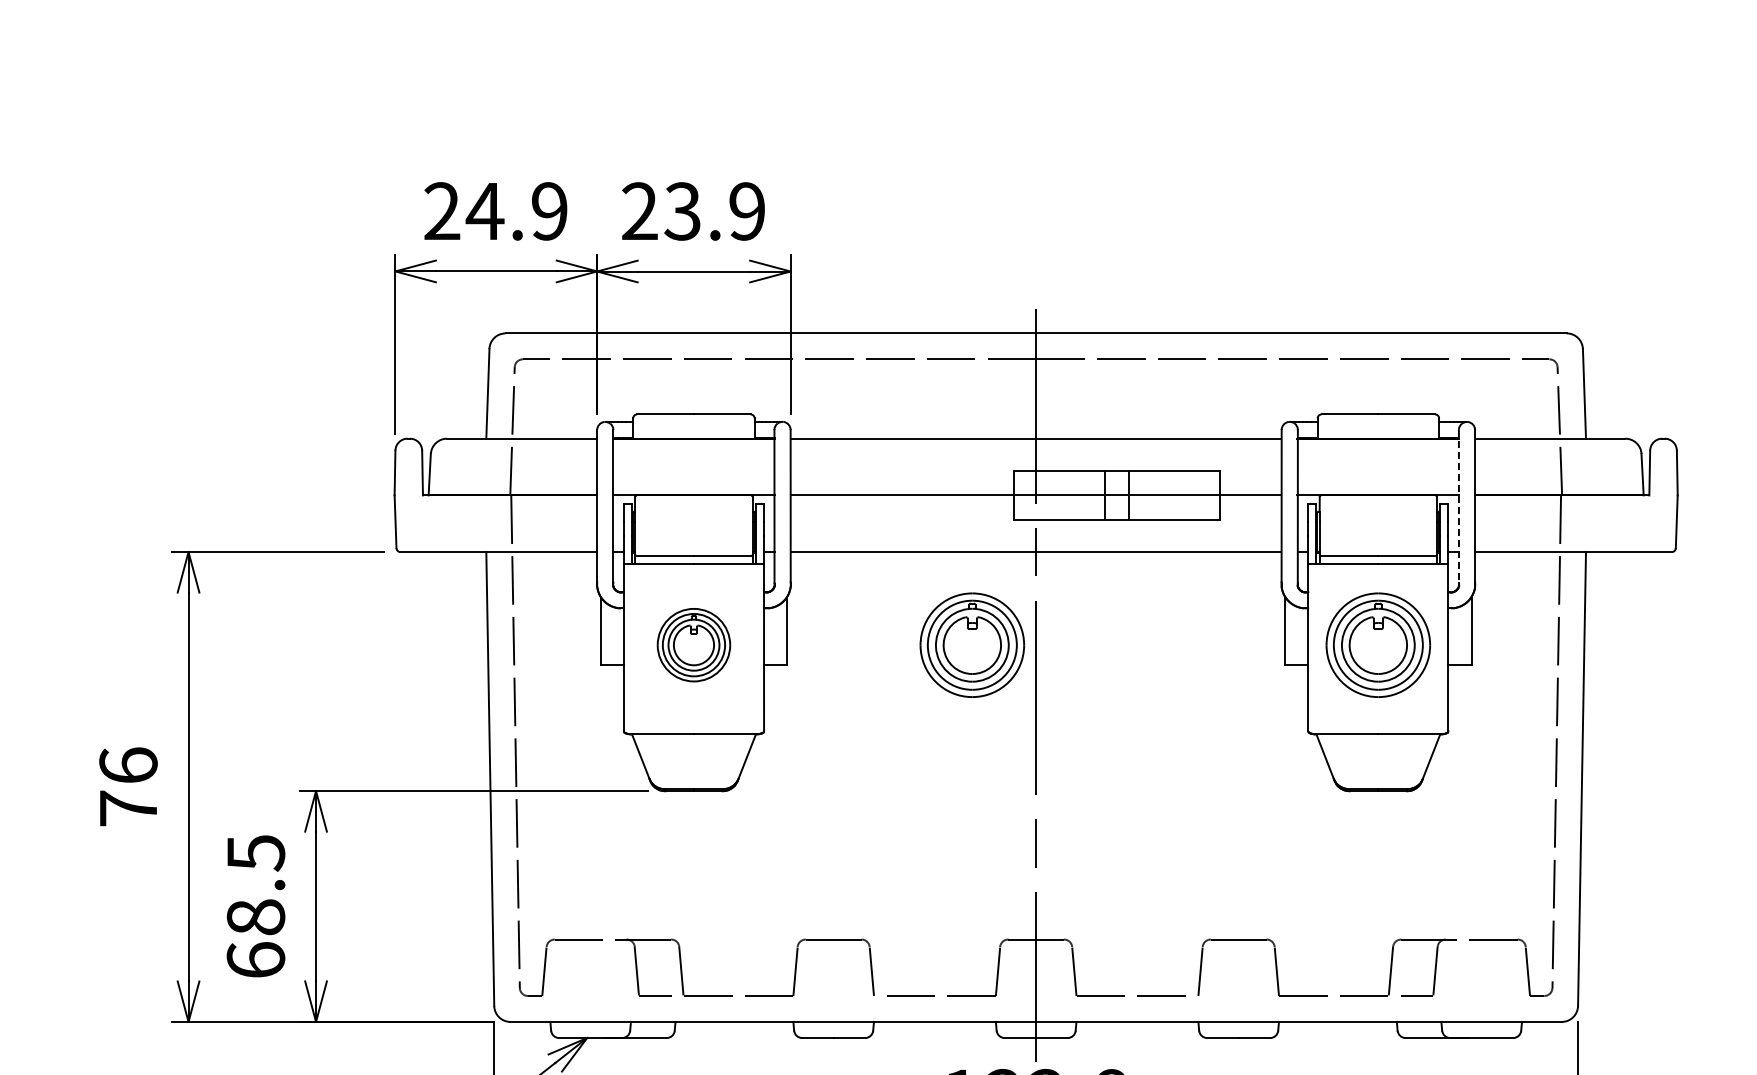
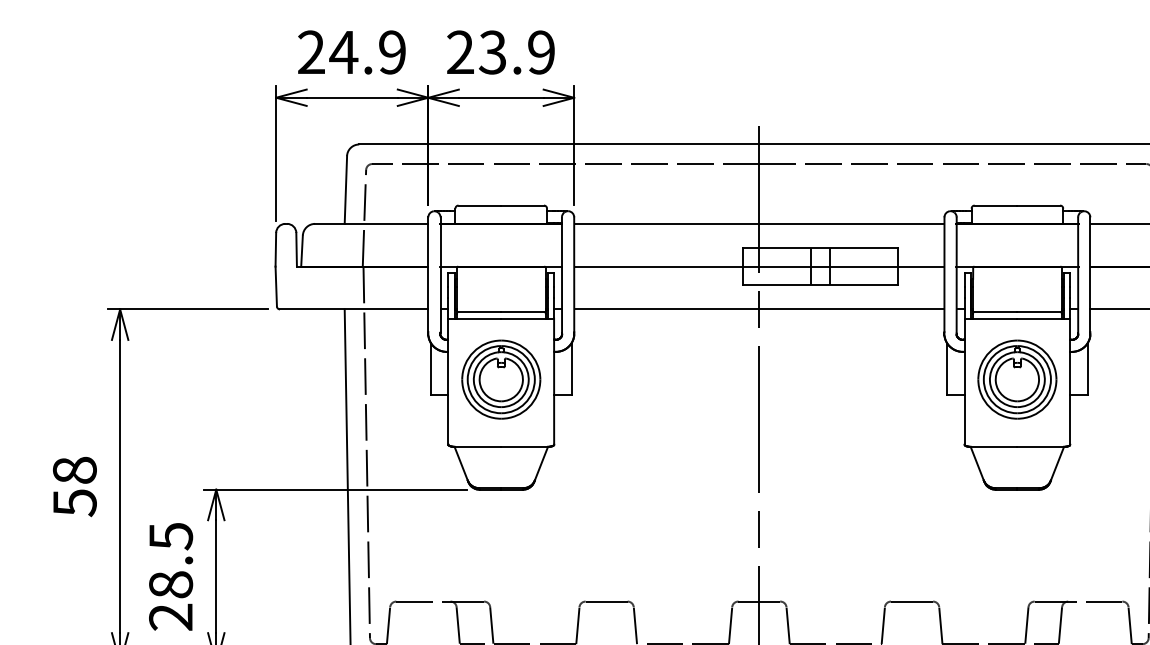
line: (1458, 506) -> (1077, 275), dashed -> solid
part: (693, 644) -> (500, 379), size x1.43
part: (972, 644) -> (711, 379), removed
text: (128, 787) -> (74, 486), 76 -> 58
text: (255, 960) -> (170, 617), 68.5 -> 28.5

